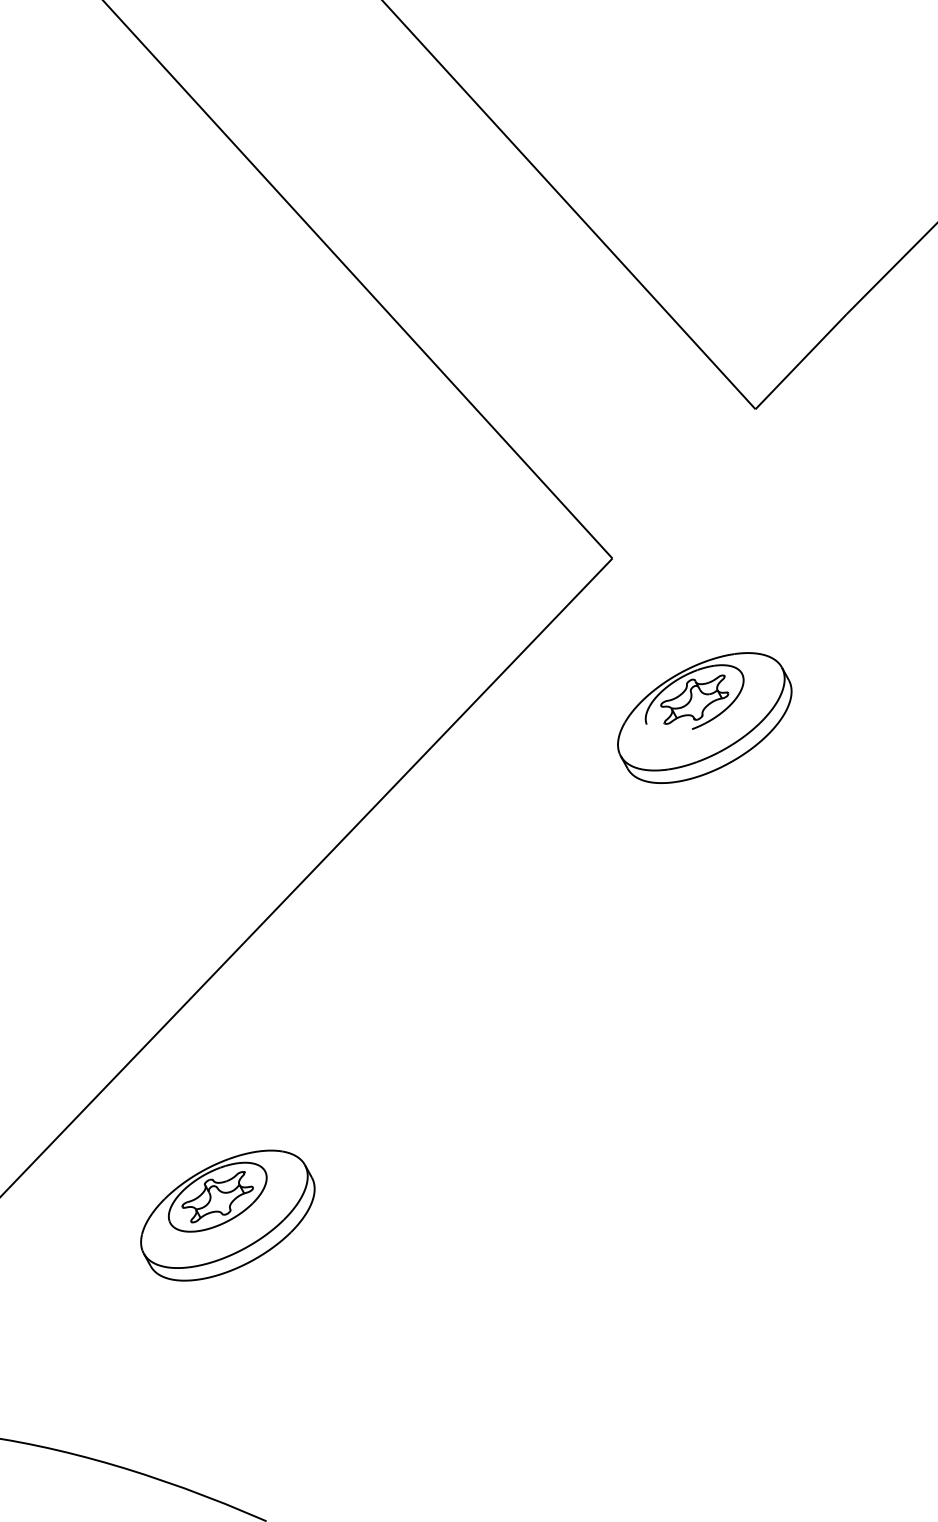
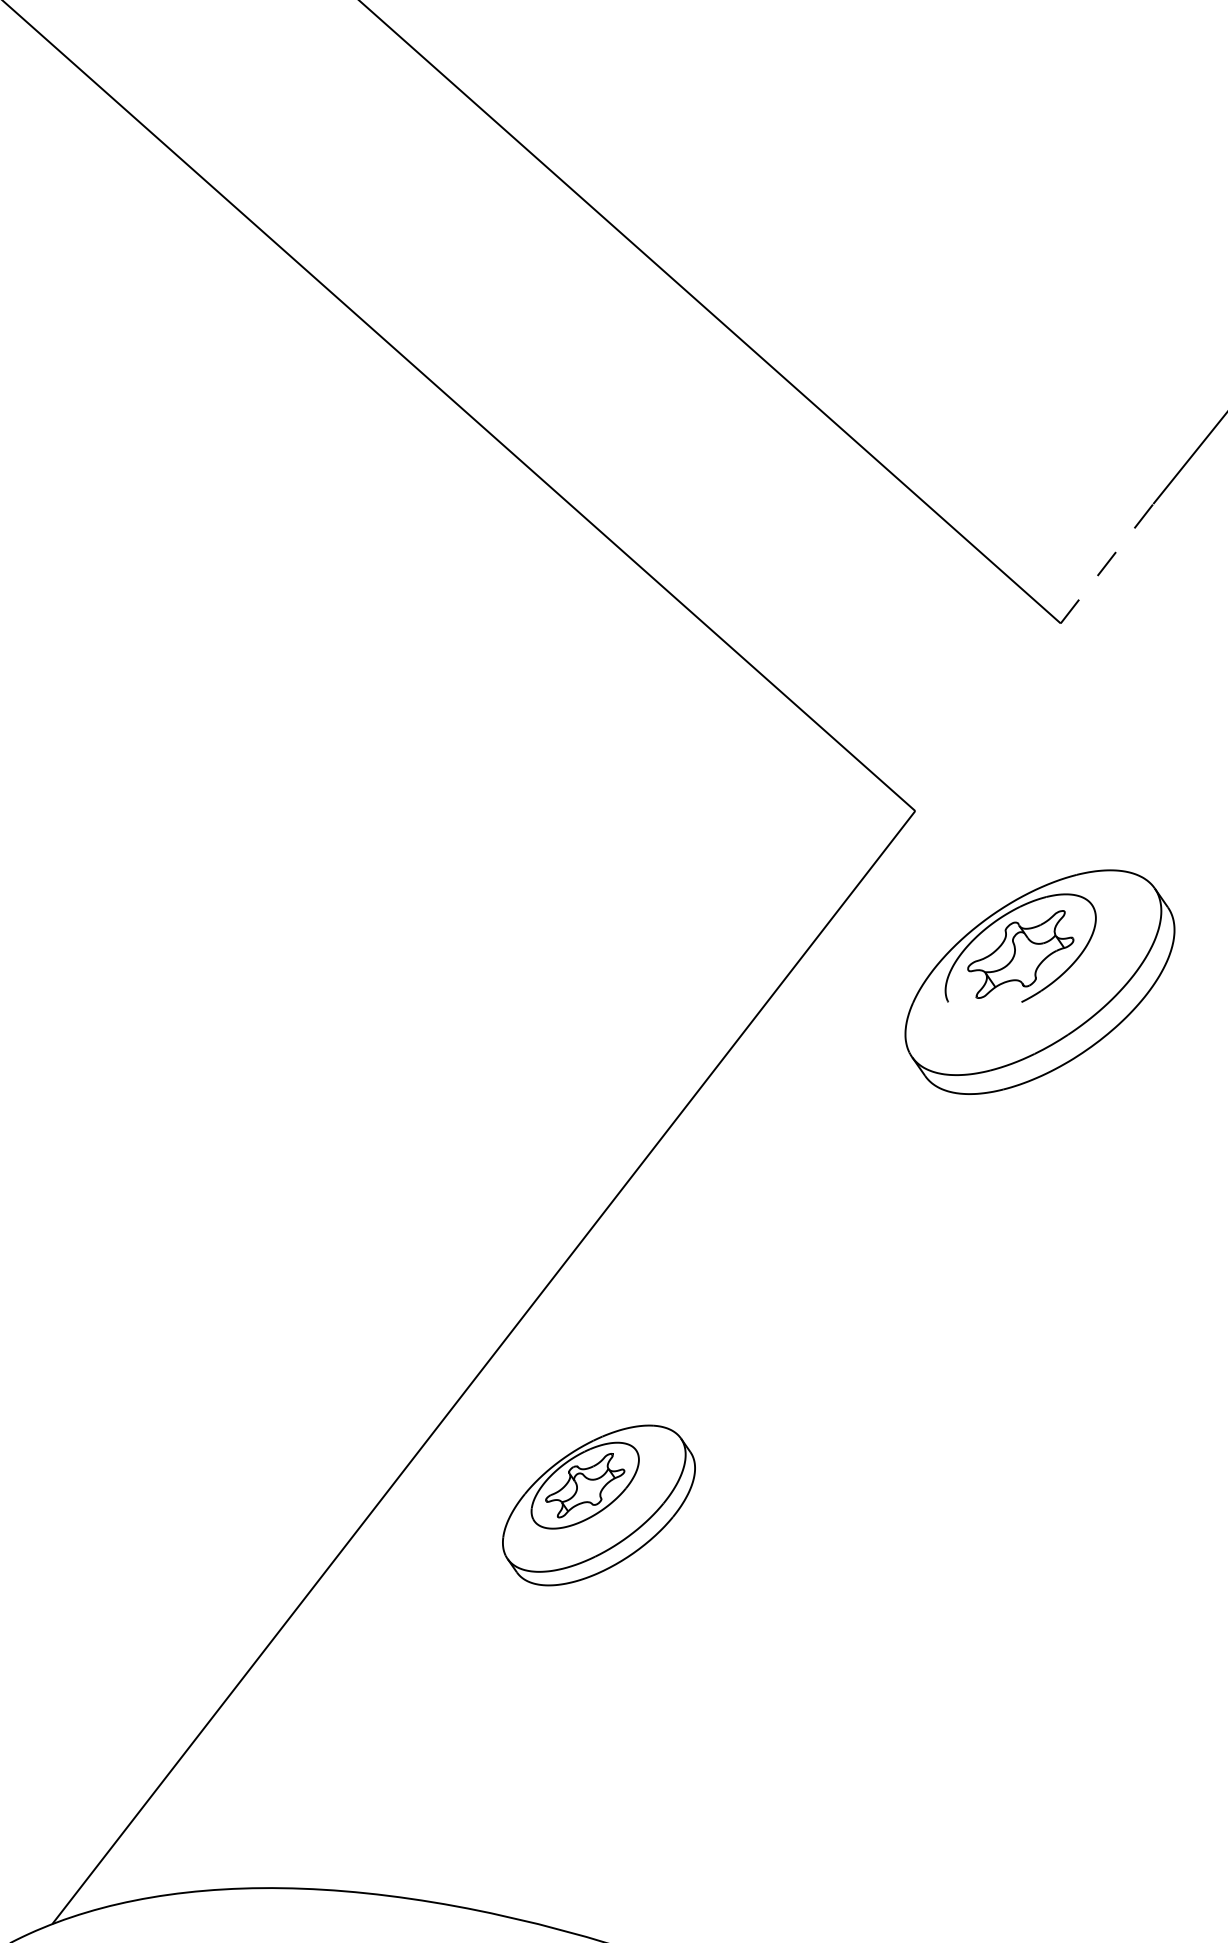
line: (801, 361) -> (1107, 563), solid -> dashed
part: (704, 717) -> (1039, 981), size x1.4
part: (227, 1215) -> (598, 1505), moved

